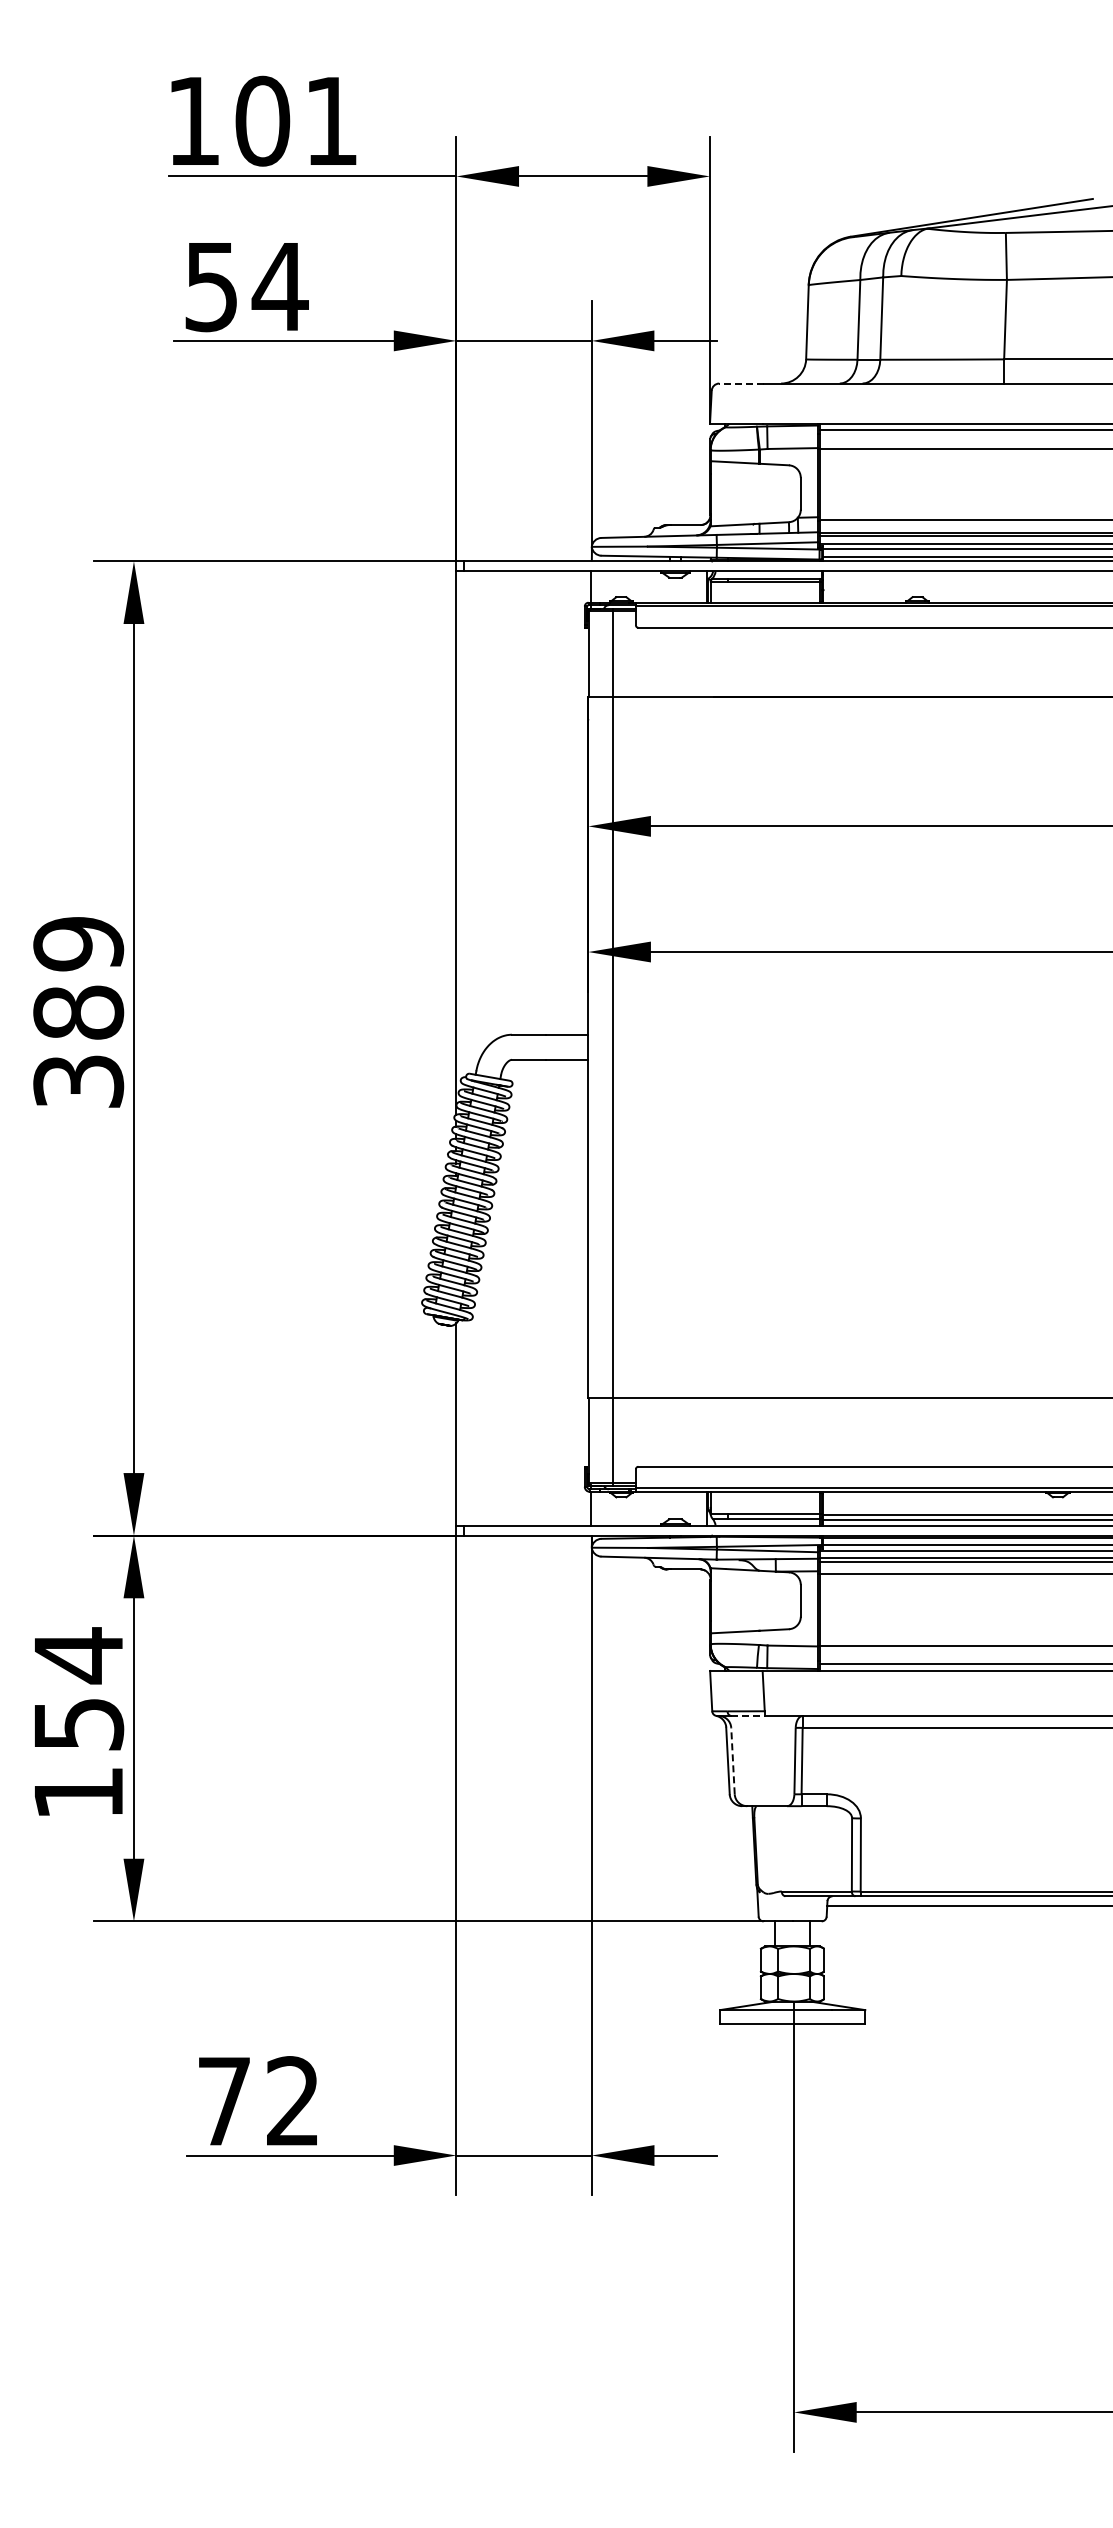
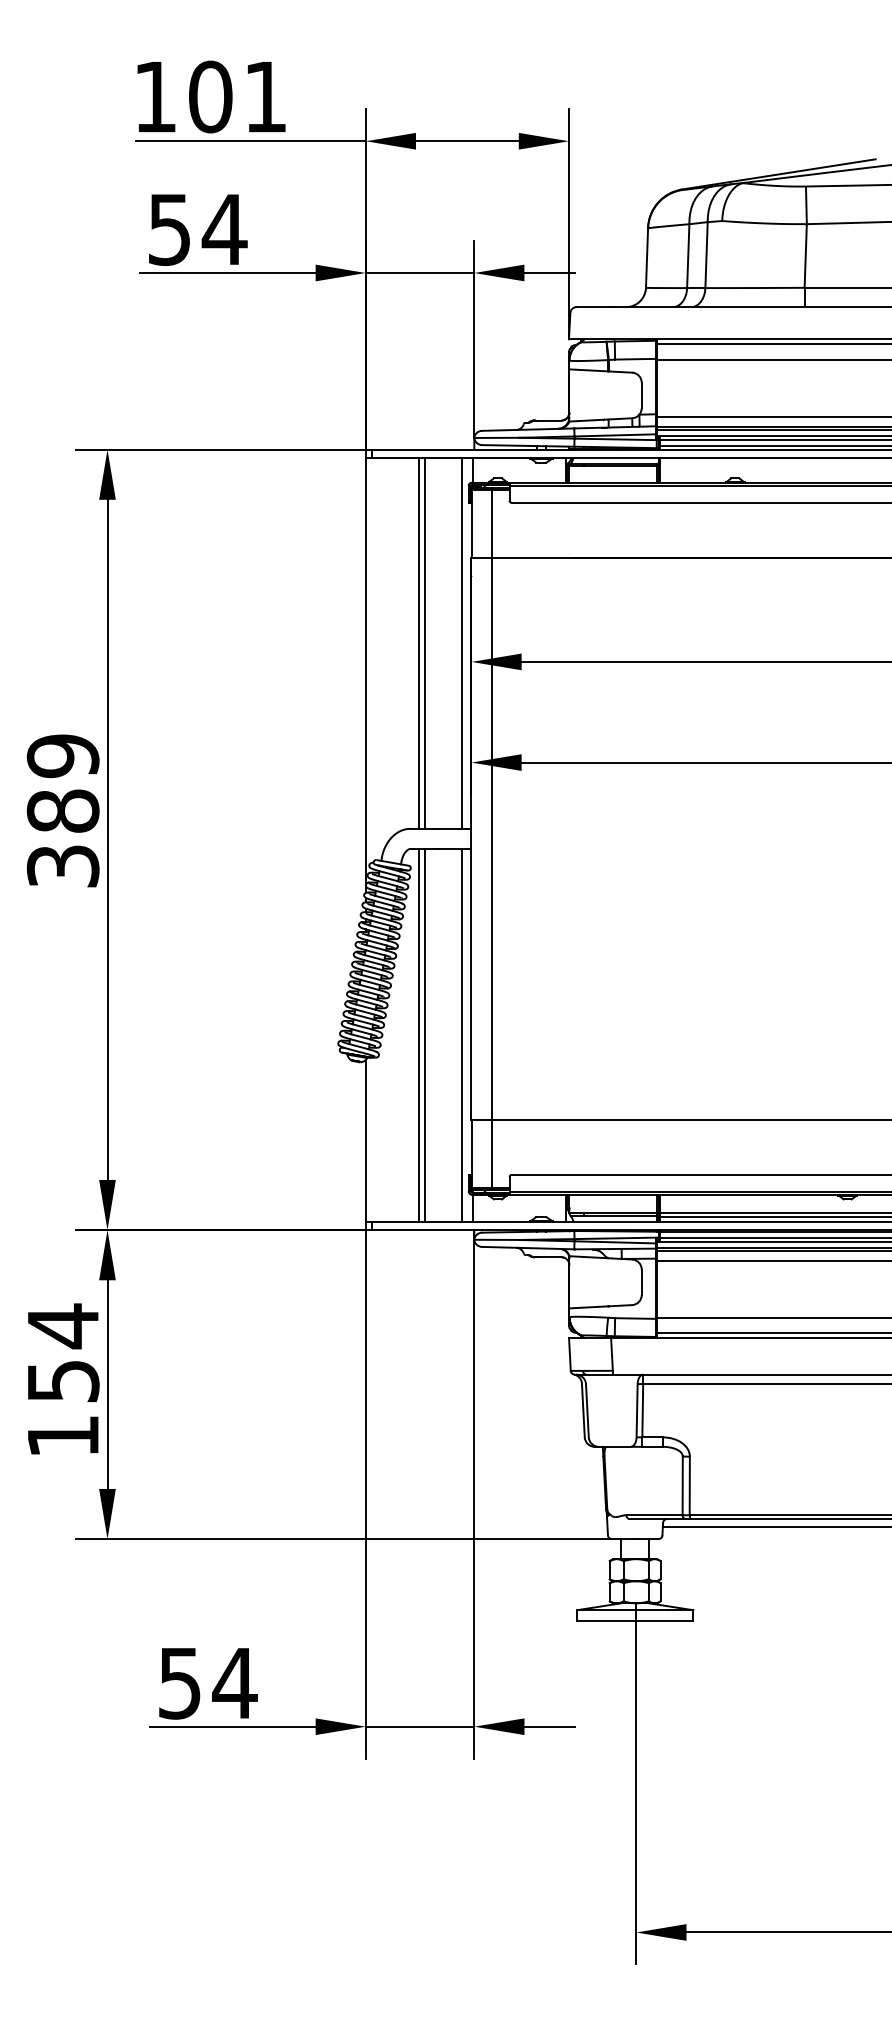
line: (741, 383) -> (594, 307), dashed -> solid
line: (523, 802) -> (419, 642), added
line: (530, 802) -> (425, 642), added
line: (576, 802) -> (462, 642), added
line: (523, 1292) -> (419, 1035), added
line: (530, 1292) -> (425, 1035), added
line: (576, 1292) -> (462, 1035), added
line: (747, 1716) -> (599, 1374), dashed -> solid
line: (732, 1760) -> (586, 1410), dashed -> solid
text: (259, 2101) -> (208, 1683), 72 -> 54

